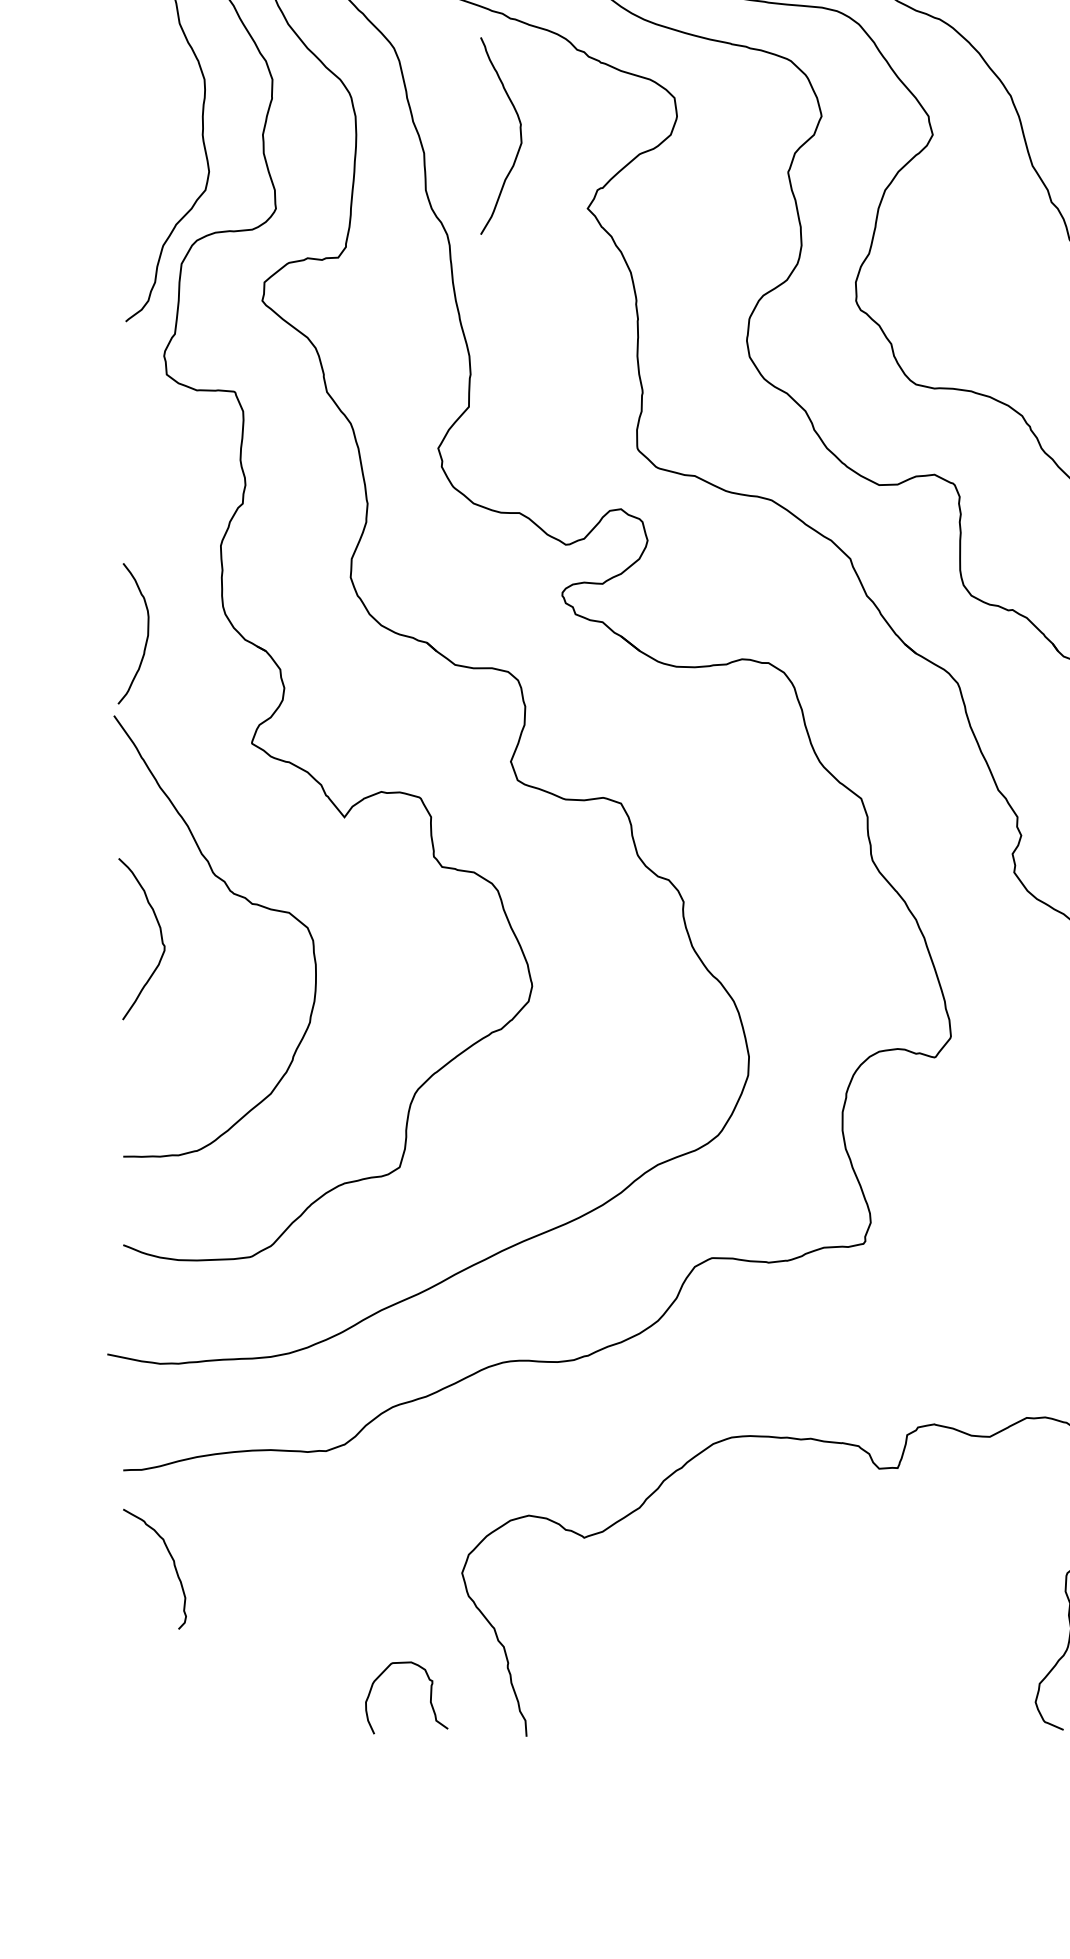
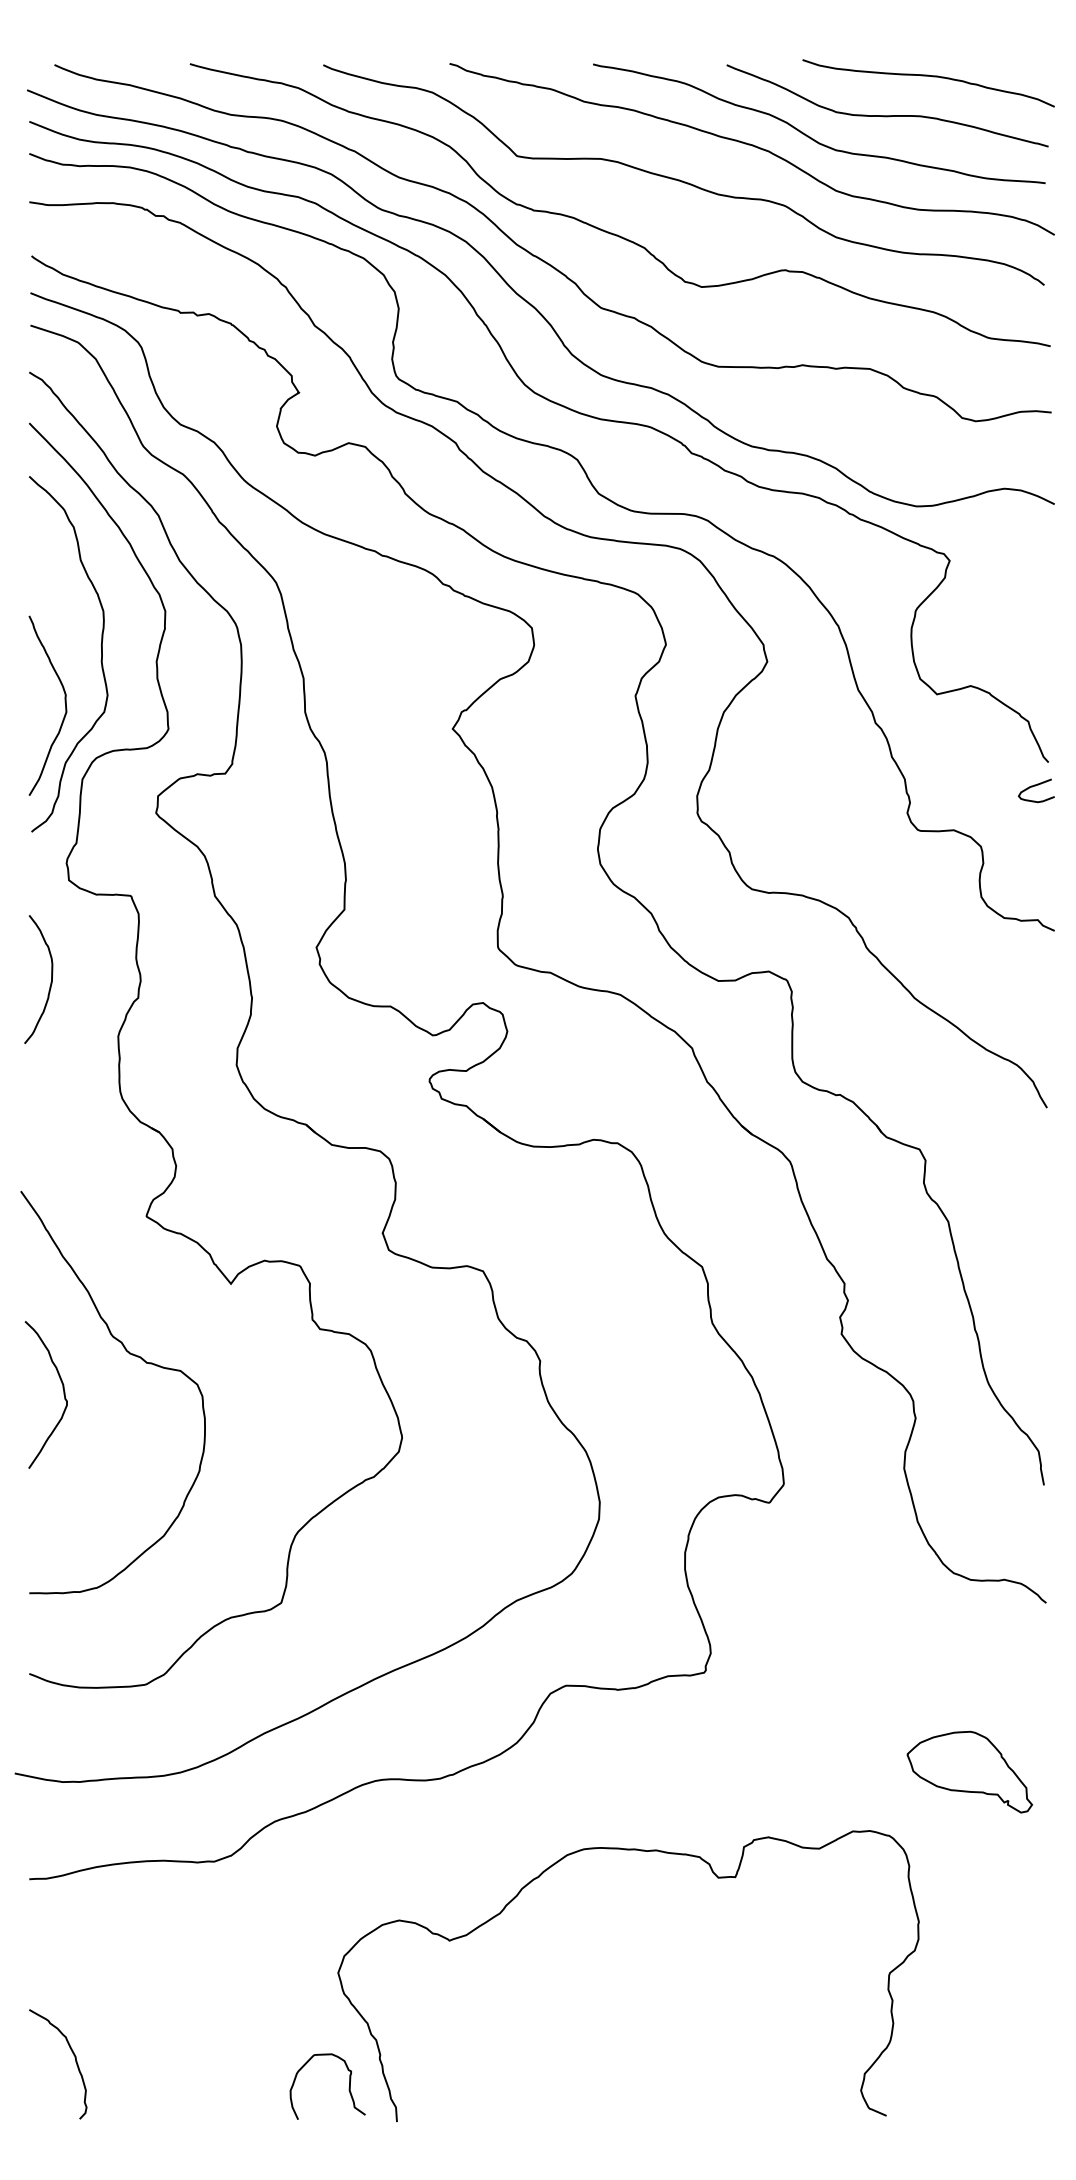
curve: (519, 132) -> (64, 702), moved
curve: (146, 637) -> (50, 982), moved
curve: (172, 1562) -> (74, 2058), moved
curve: (429, 1699) -> (348, 2088), moved

